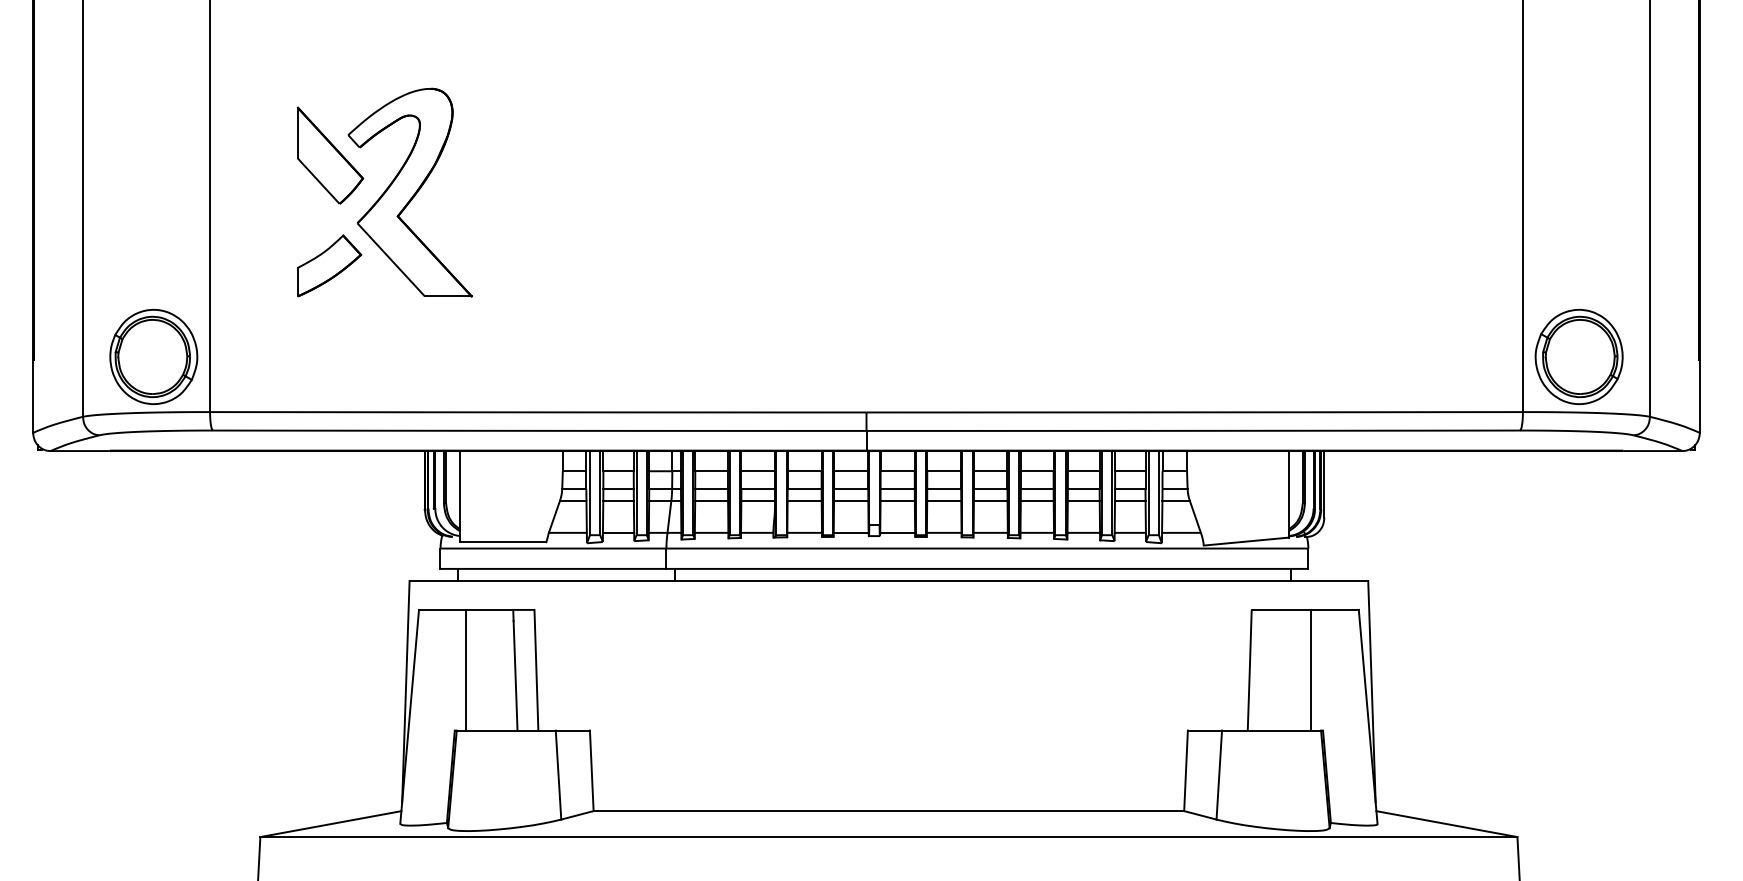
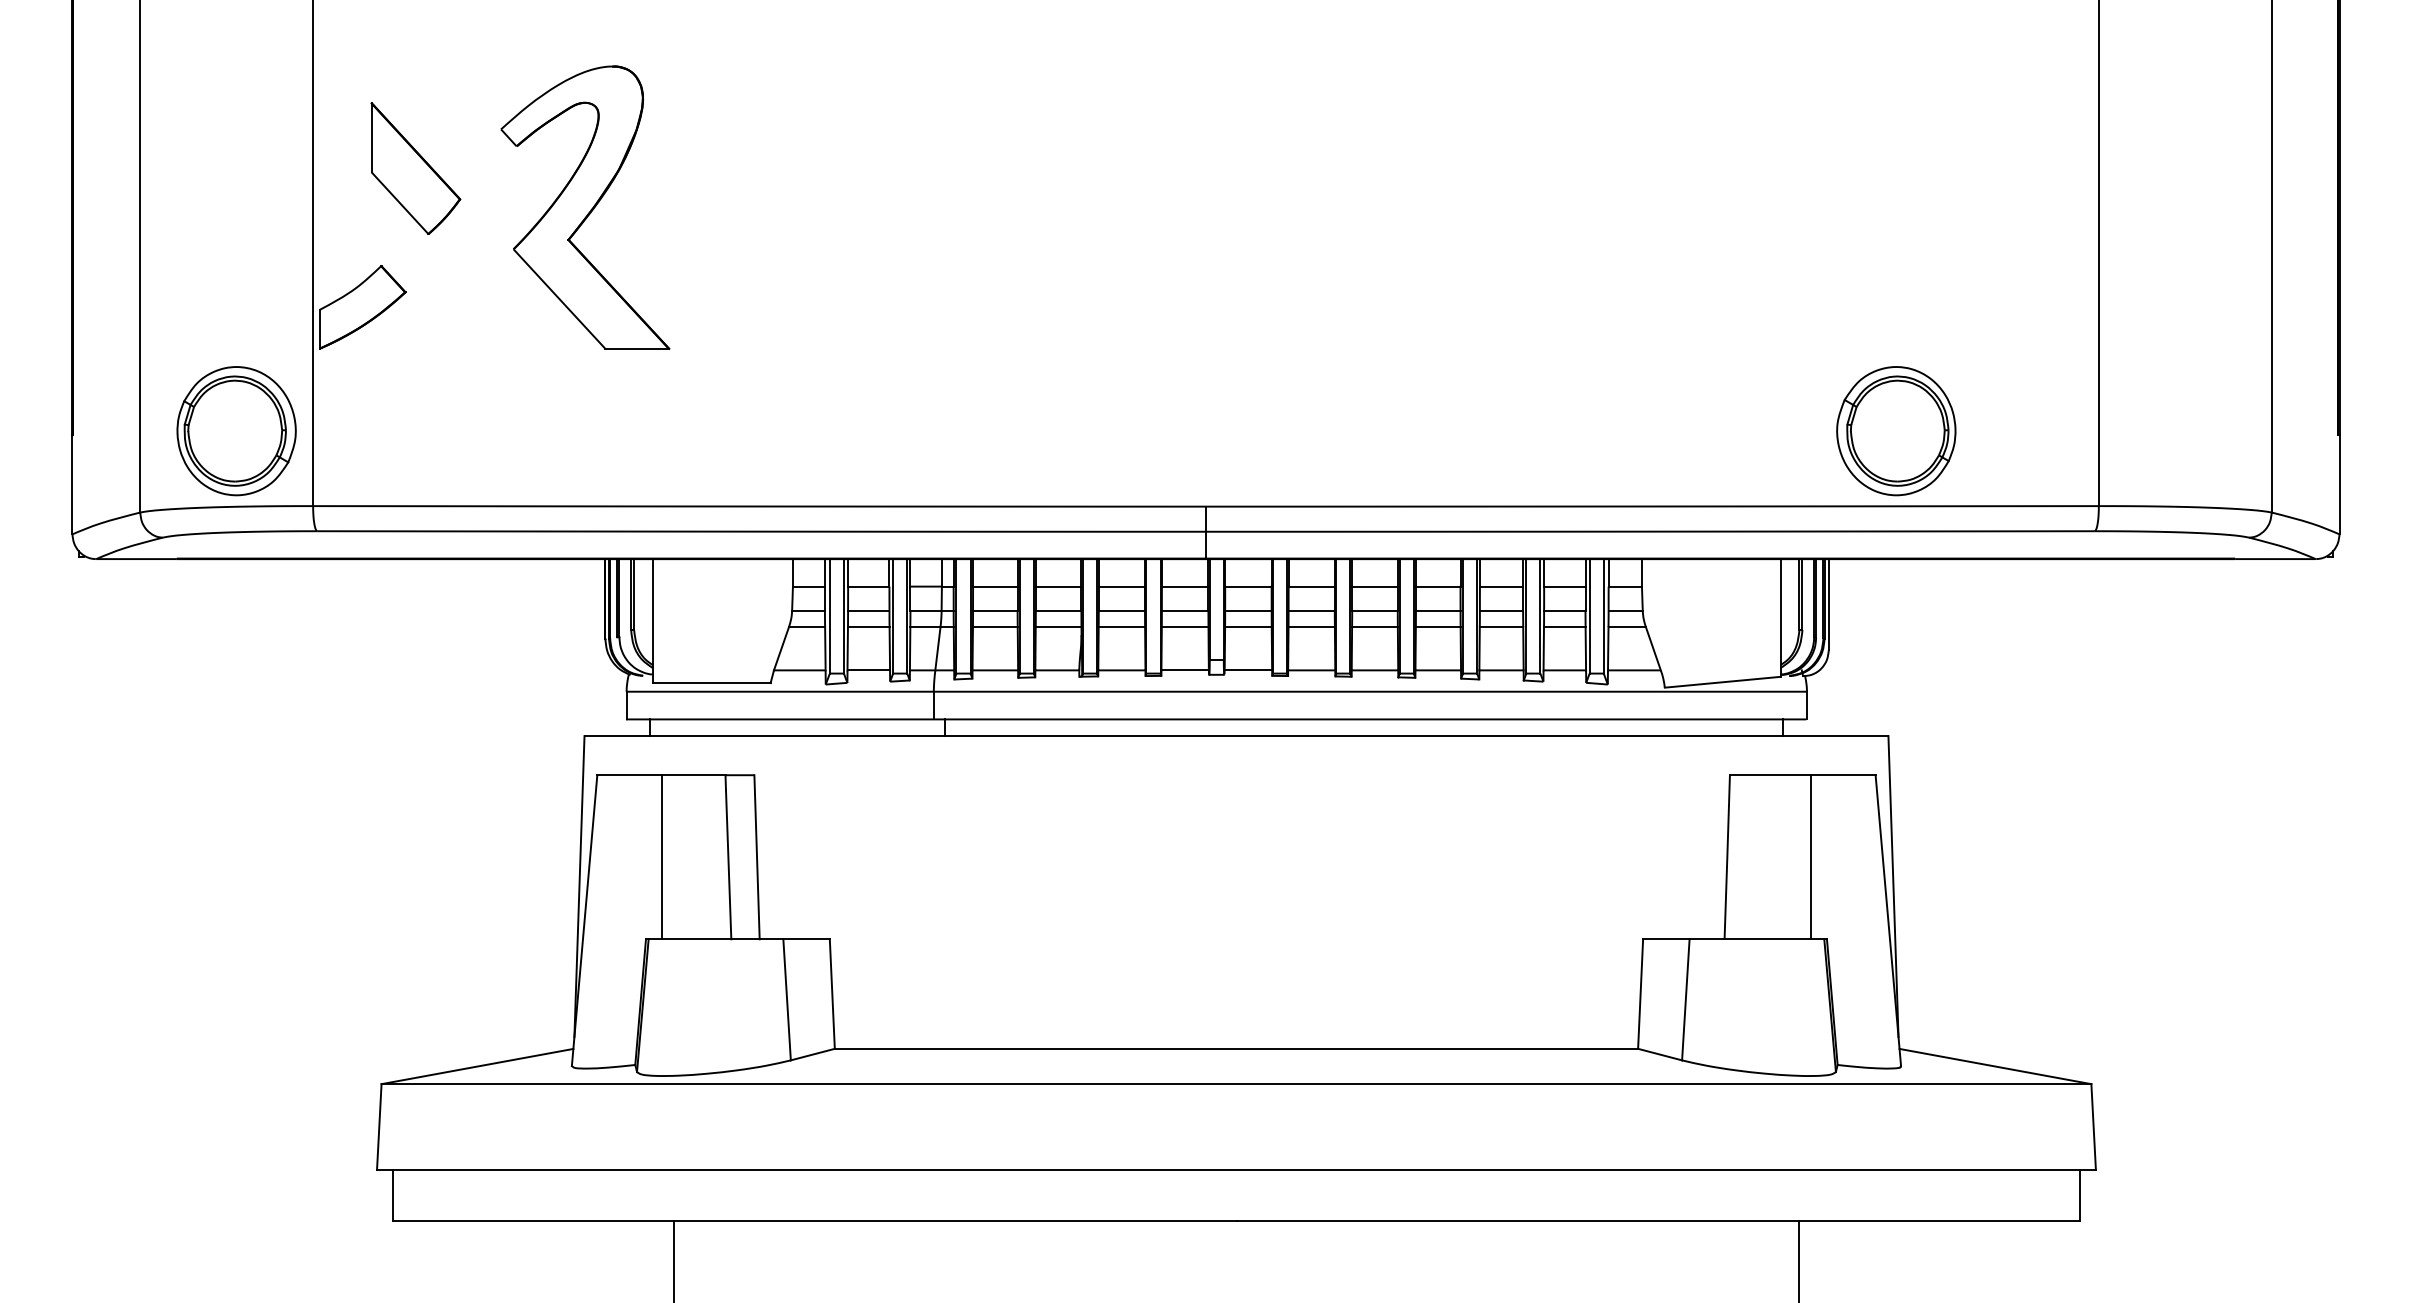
part: (330, 155) -> (415, 168), moved
part: (329, 266) -> (362, 307), moved
part: (1579, 357) -> (1896, 431), moved

